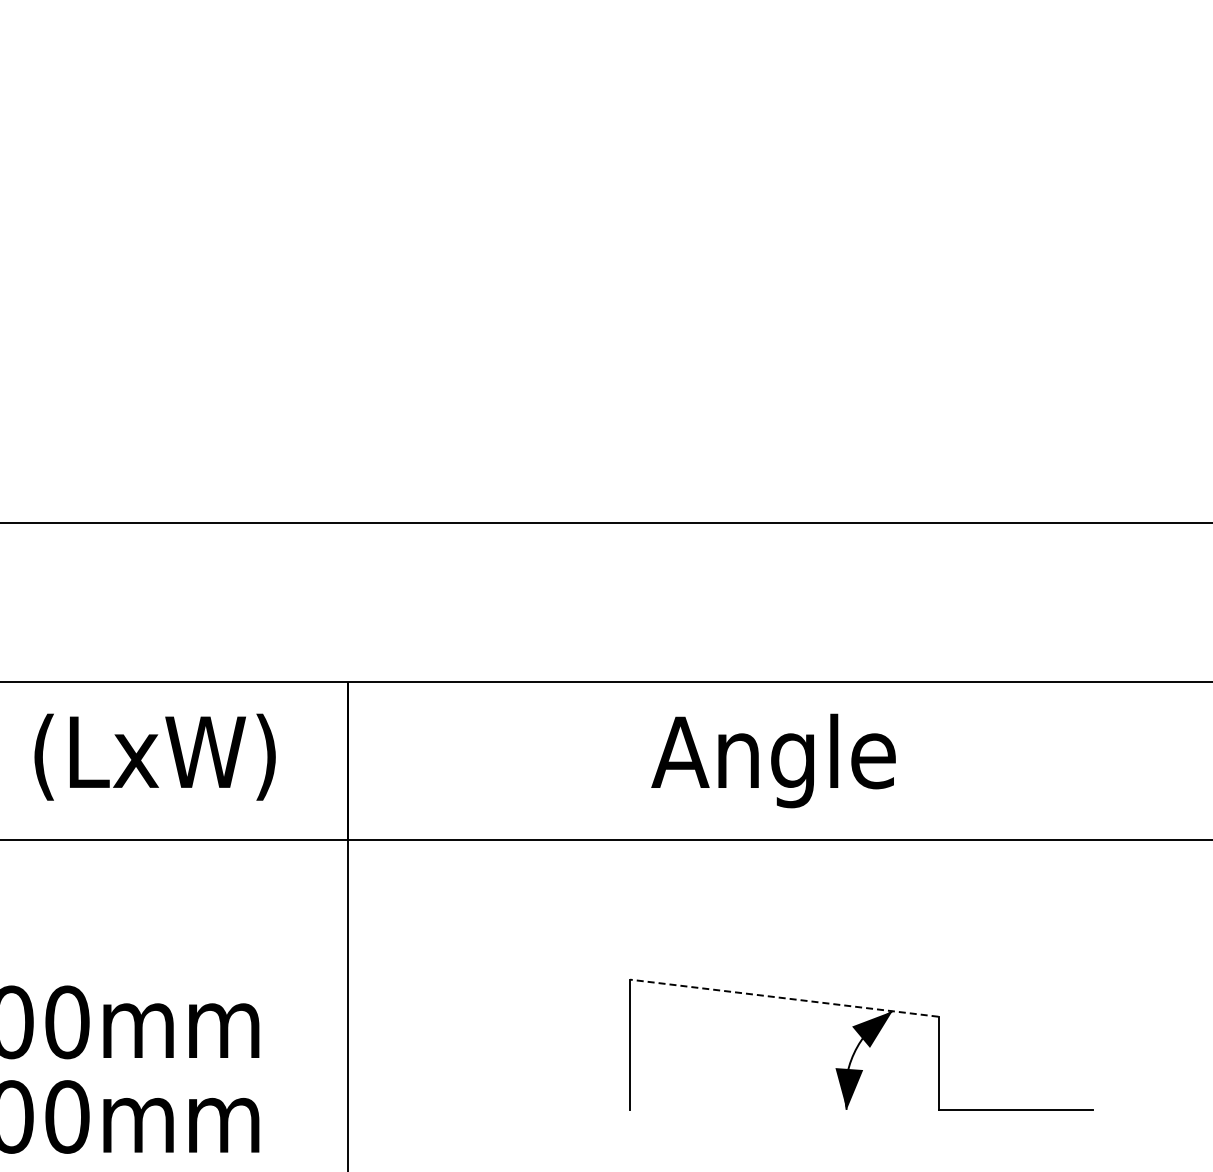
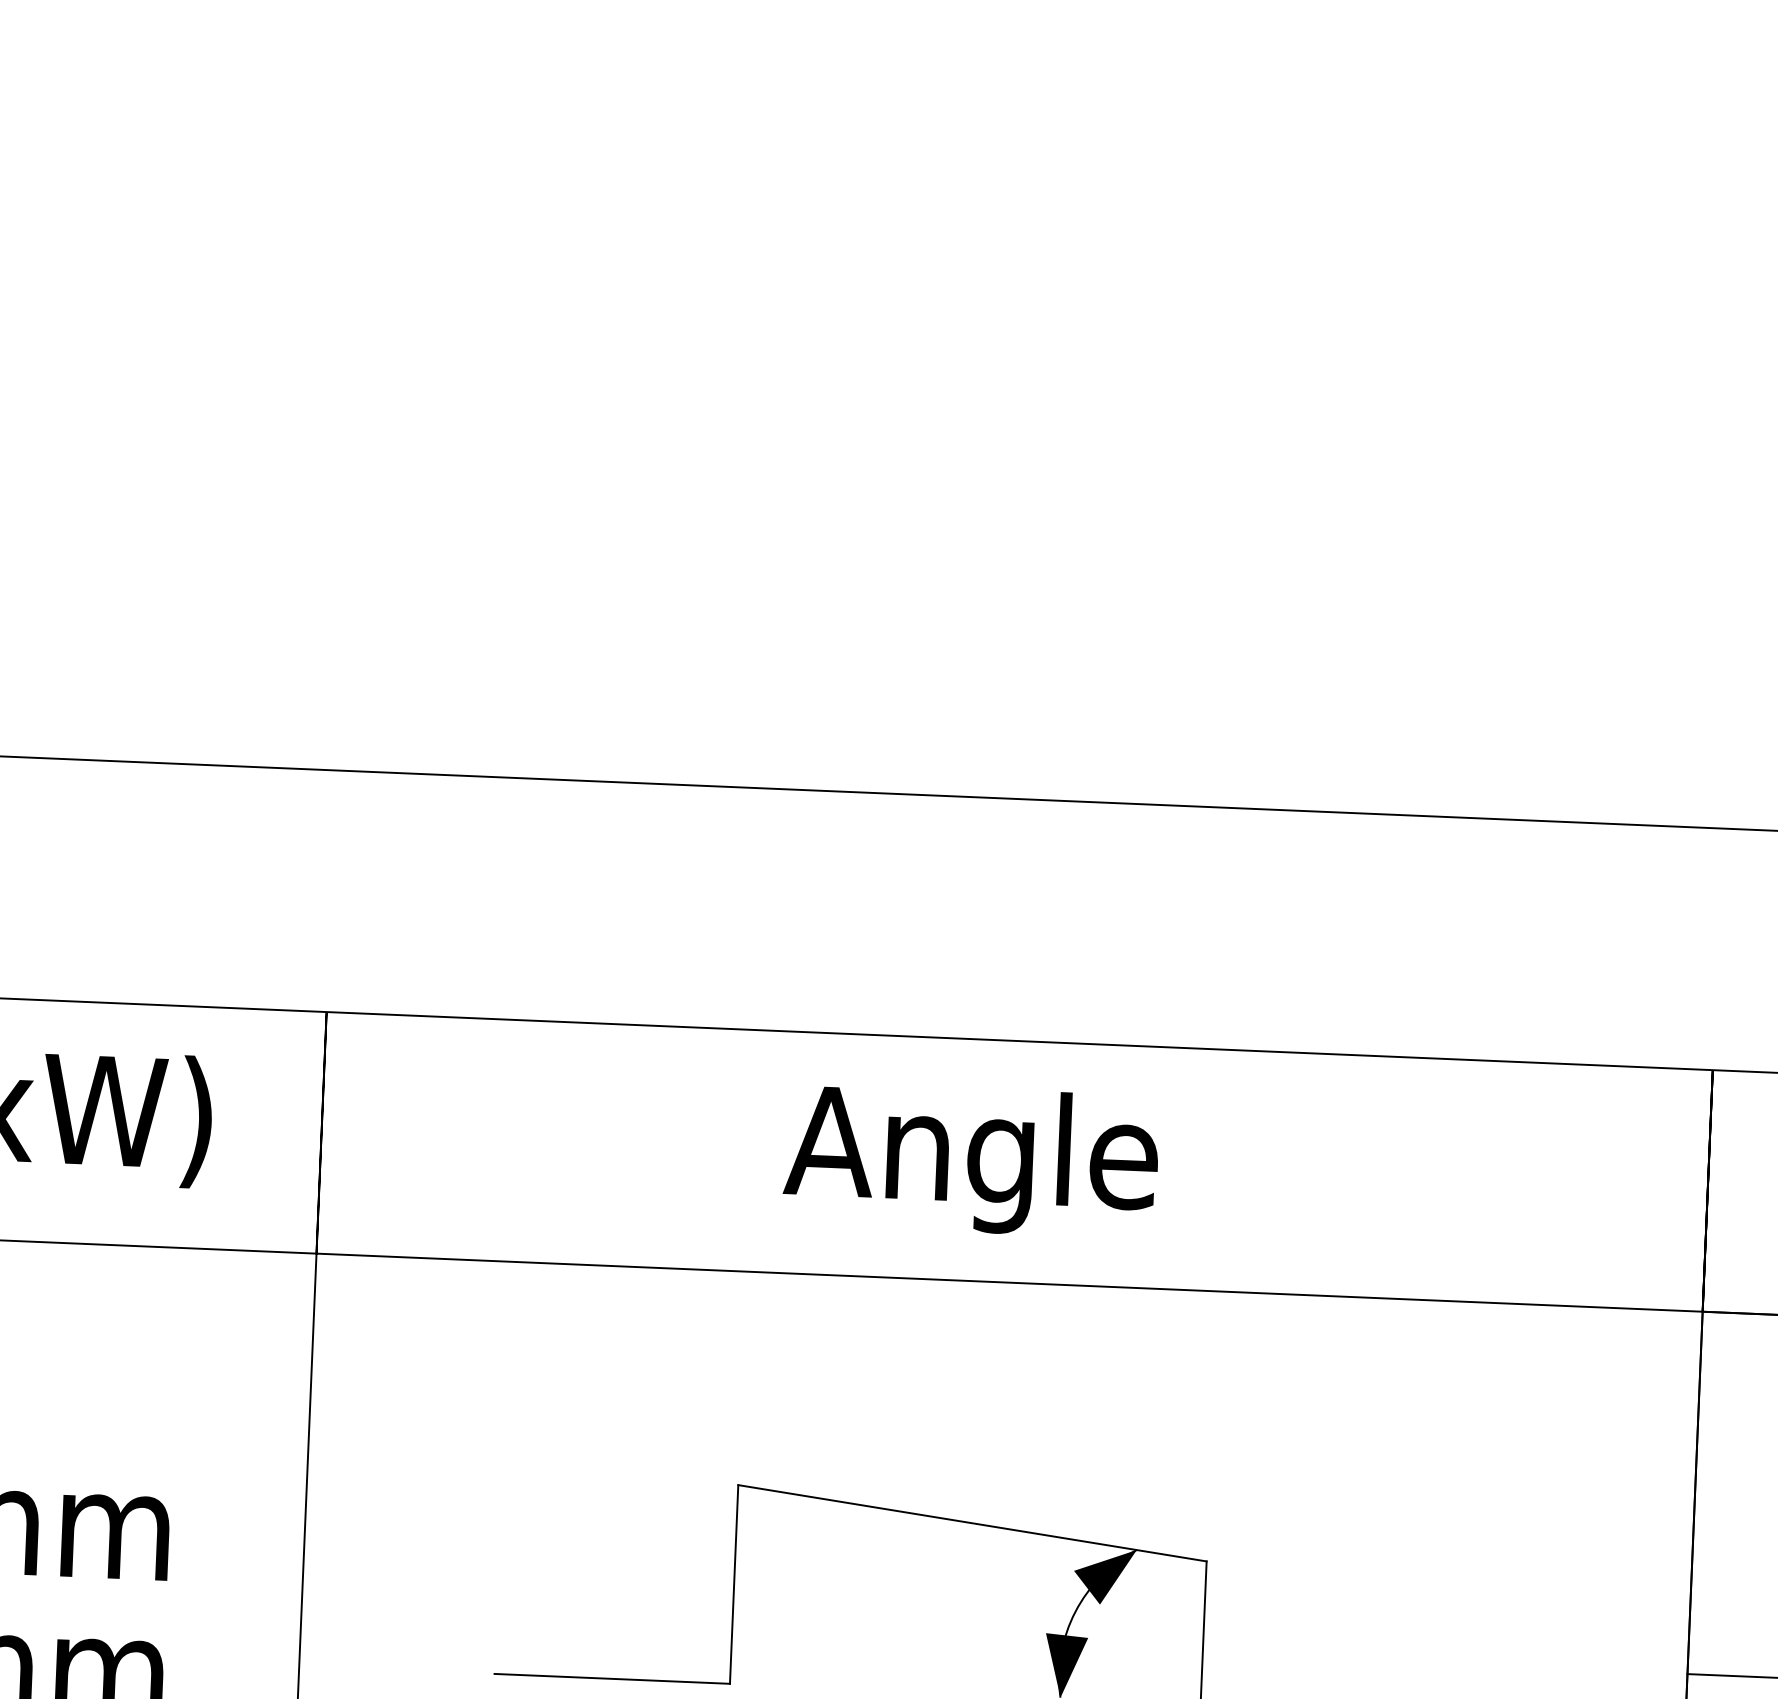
line: (783, 998) -> (971, 1523), dashed -> solid
line: (552, 1109) -> (611, 1678), added

